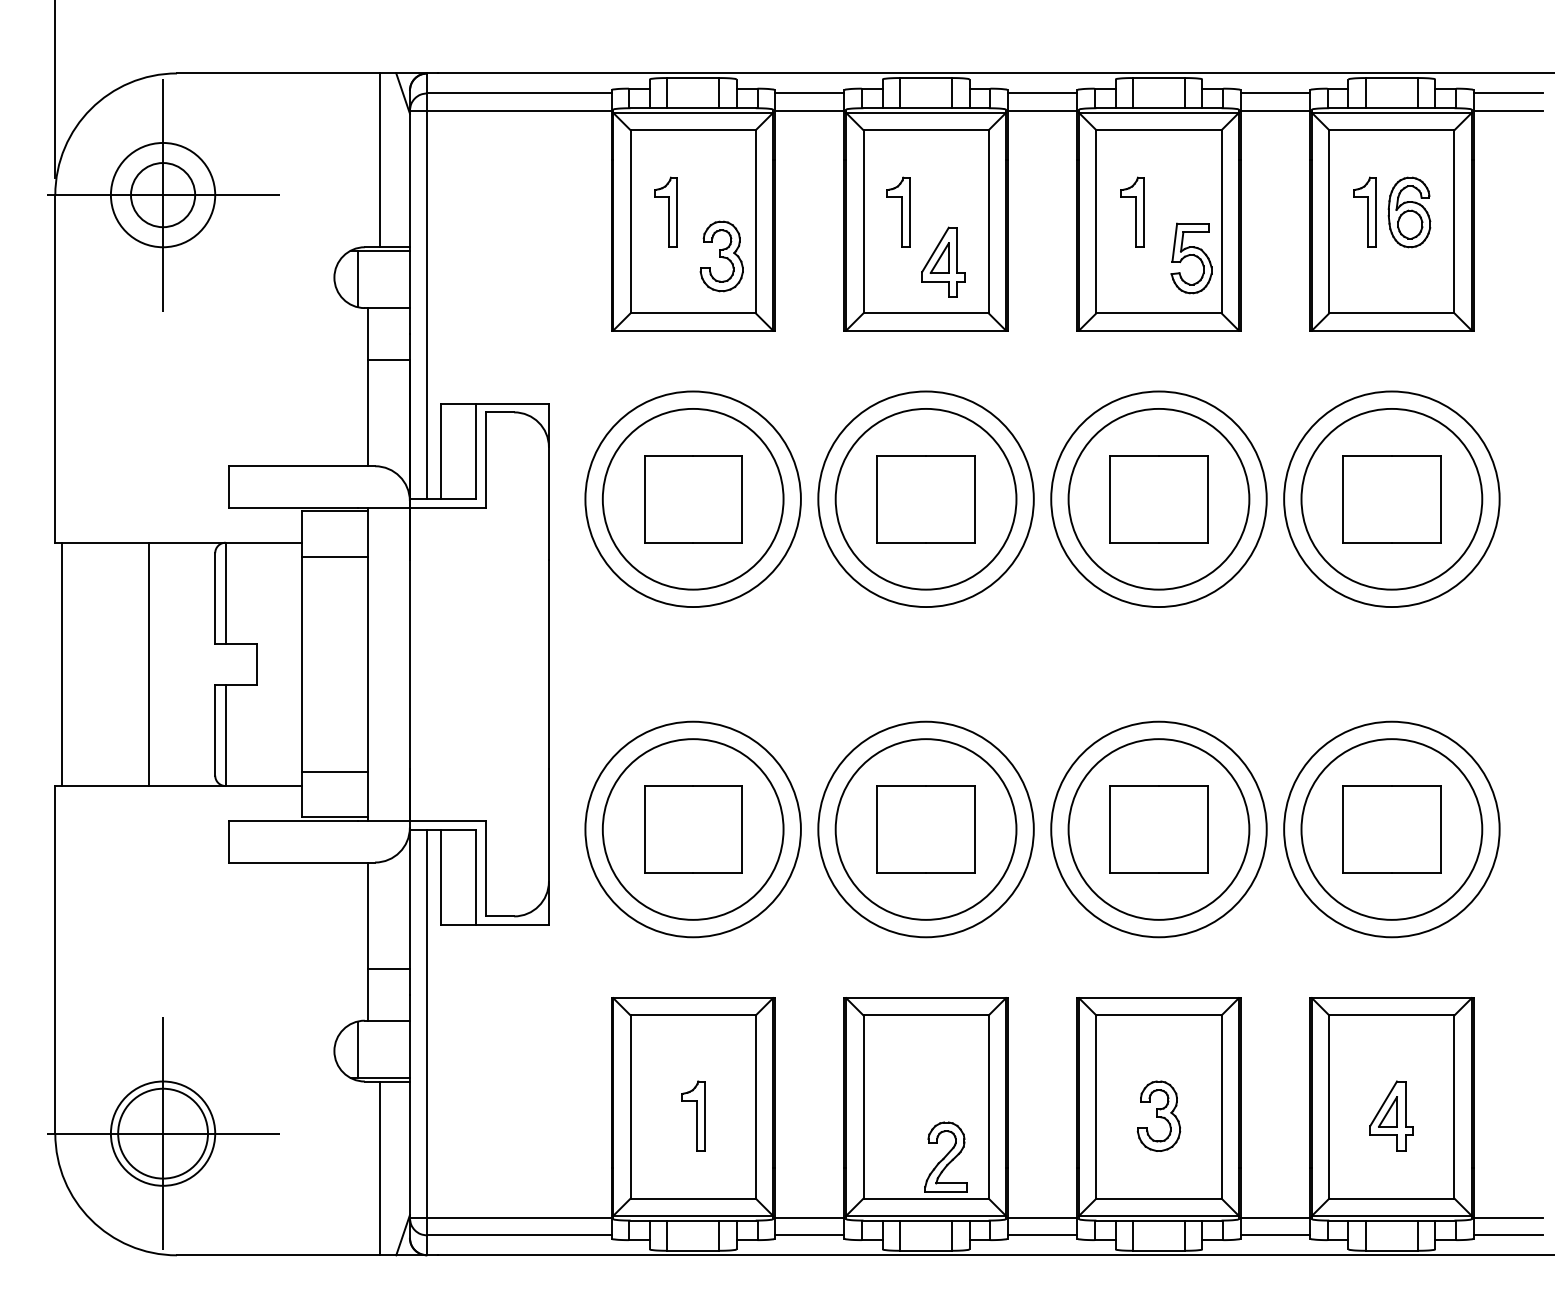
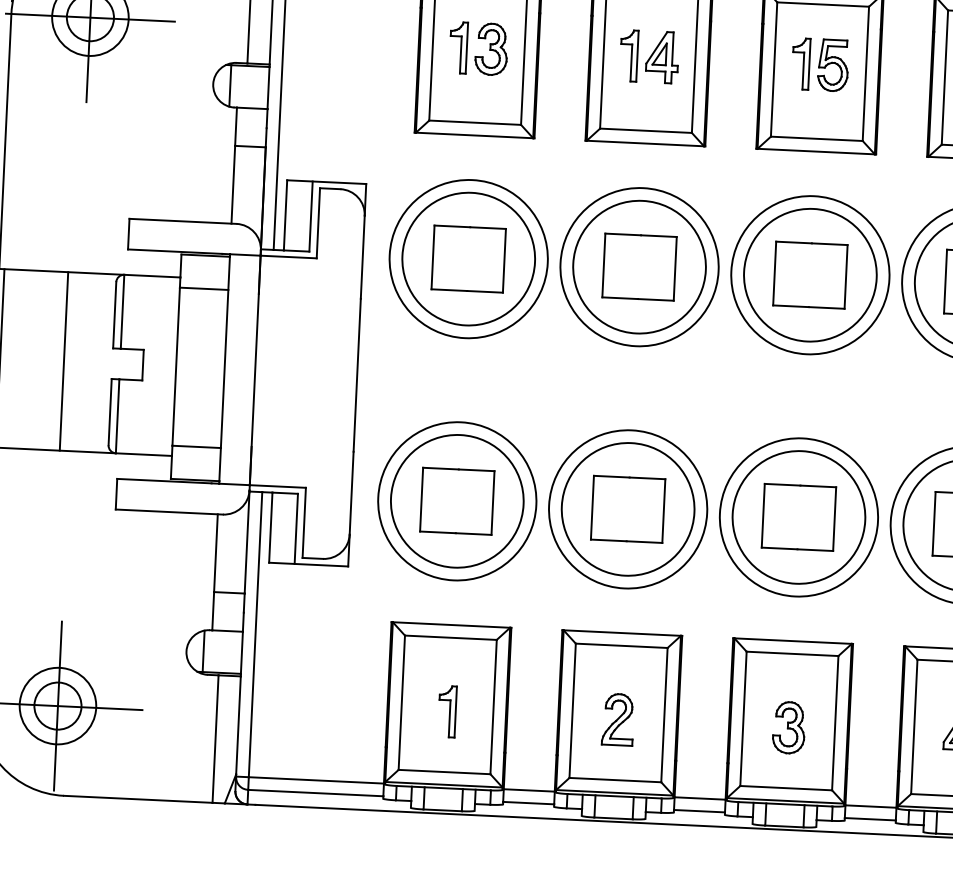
part: (721, 256) -> (491, 49), moved
part: (1191, 258) -> (833, 65), moved
part: (943, 261) -> (662, 56), moved
circle: (163, 1133) -> (58, 706), size x0.71
part: (945, 1156) -> (617, 719), moved

